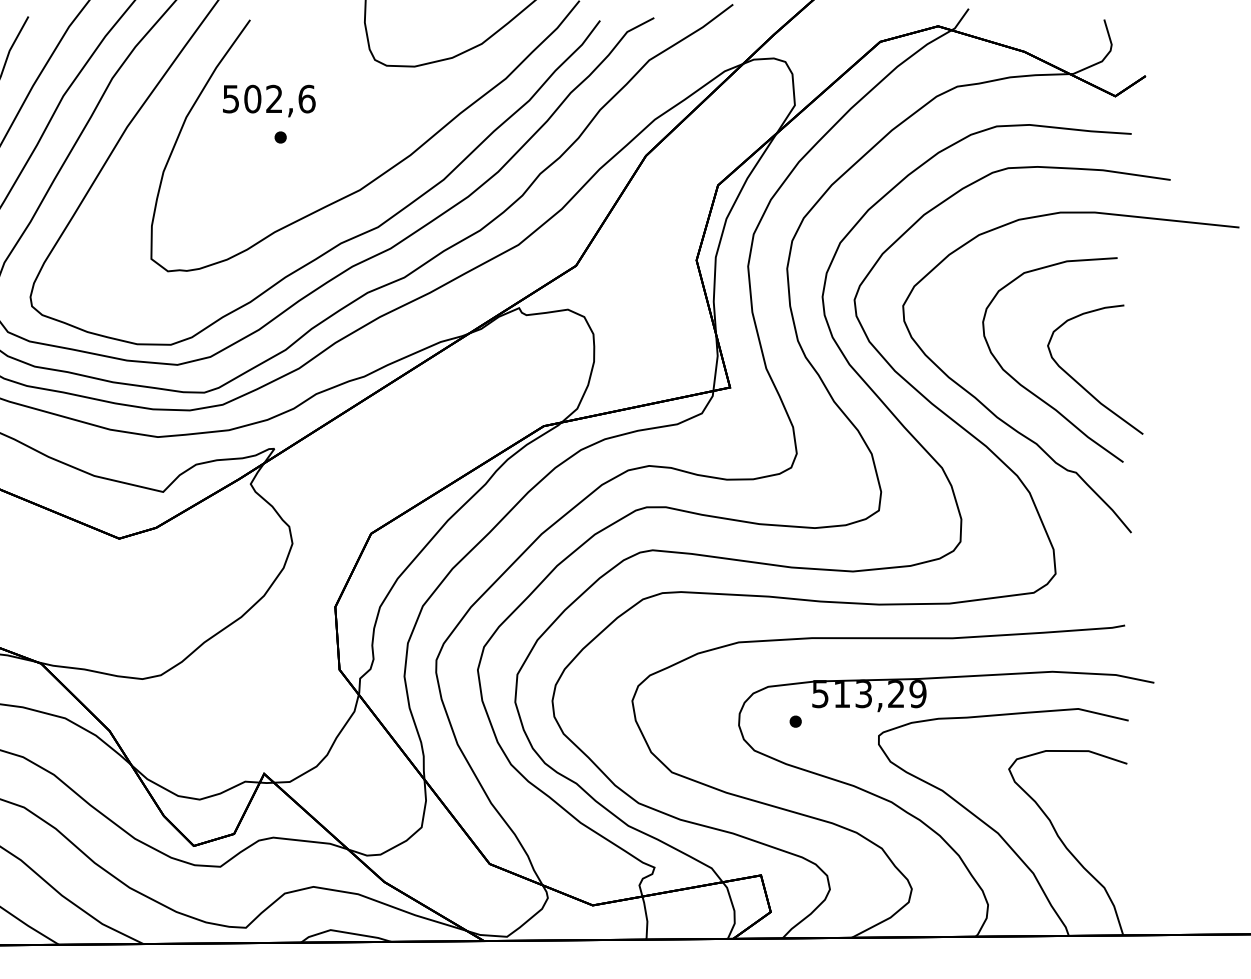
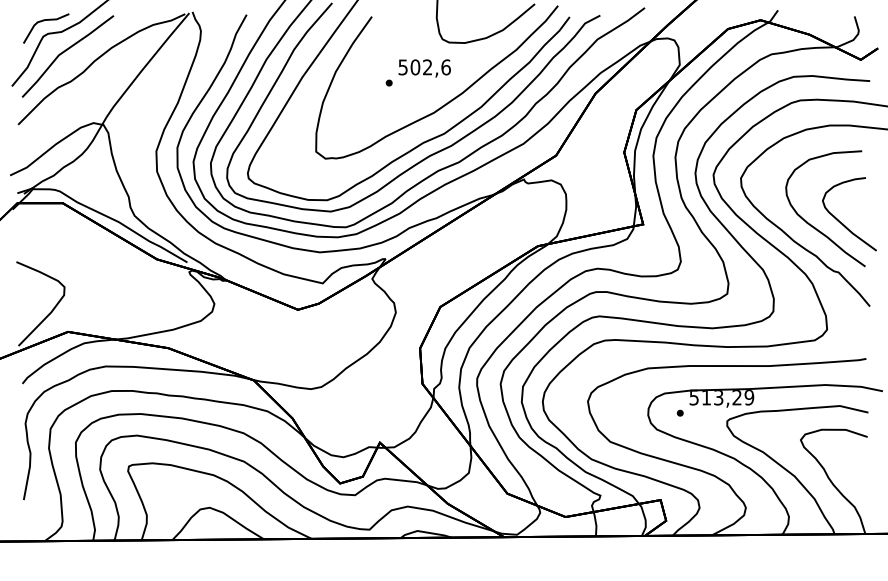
text: (268, 101) -> (424, 68), moved

